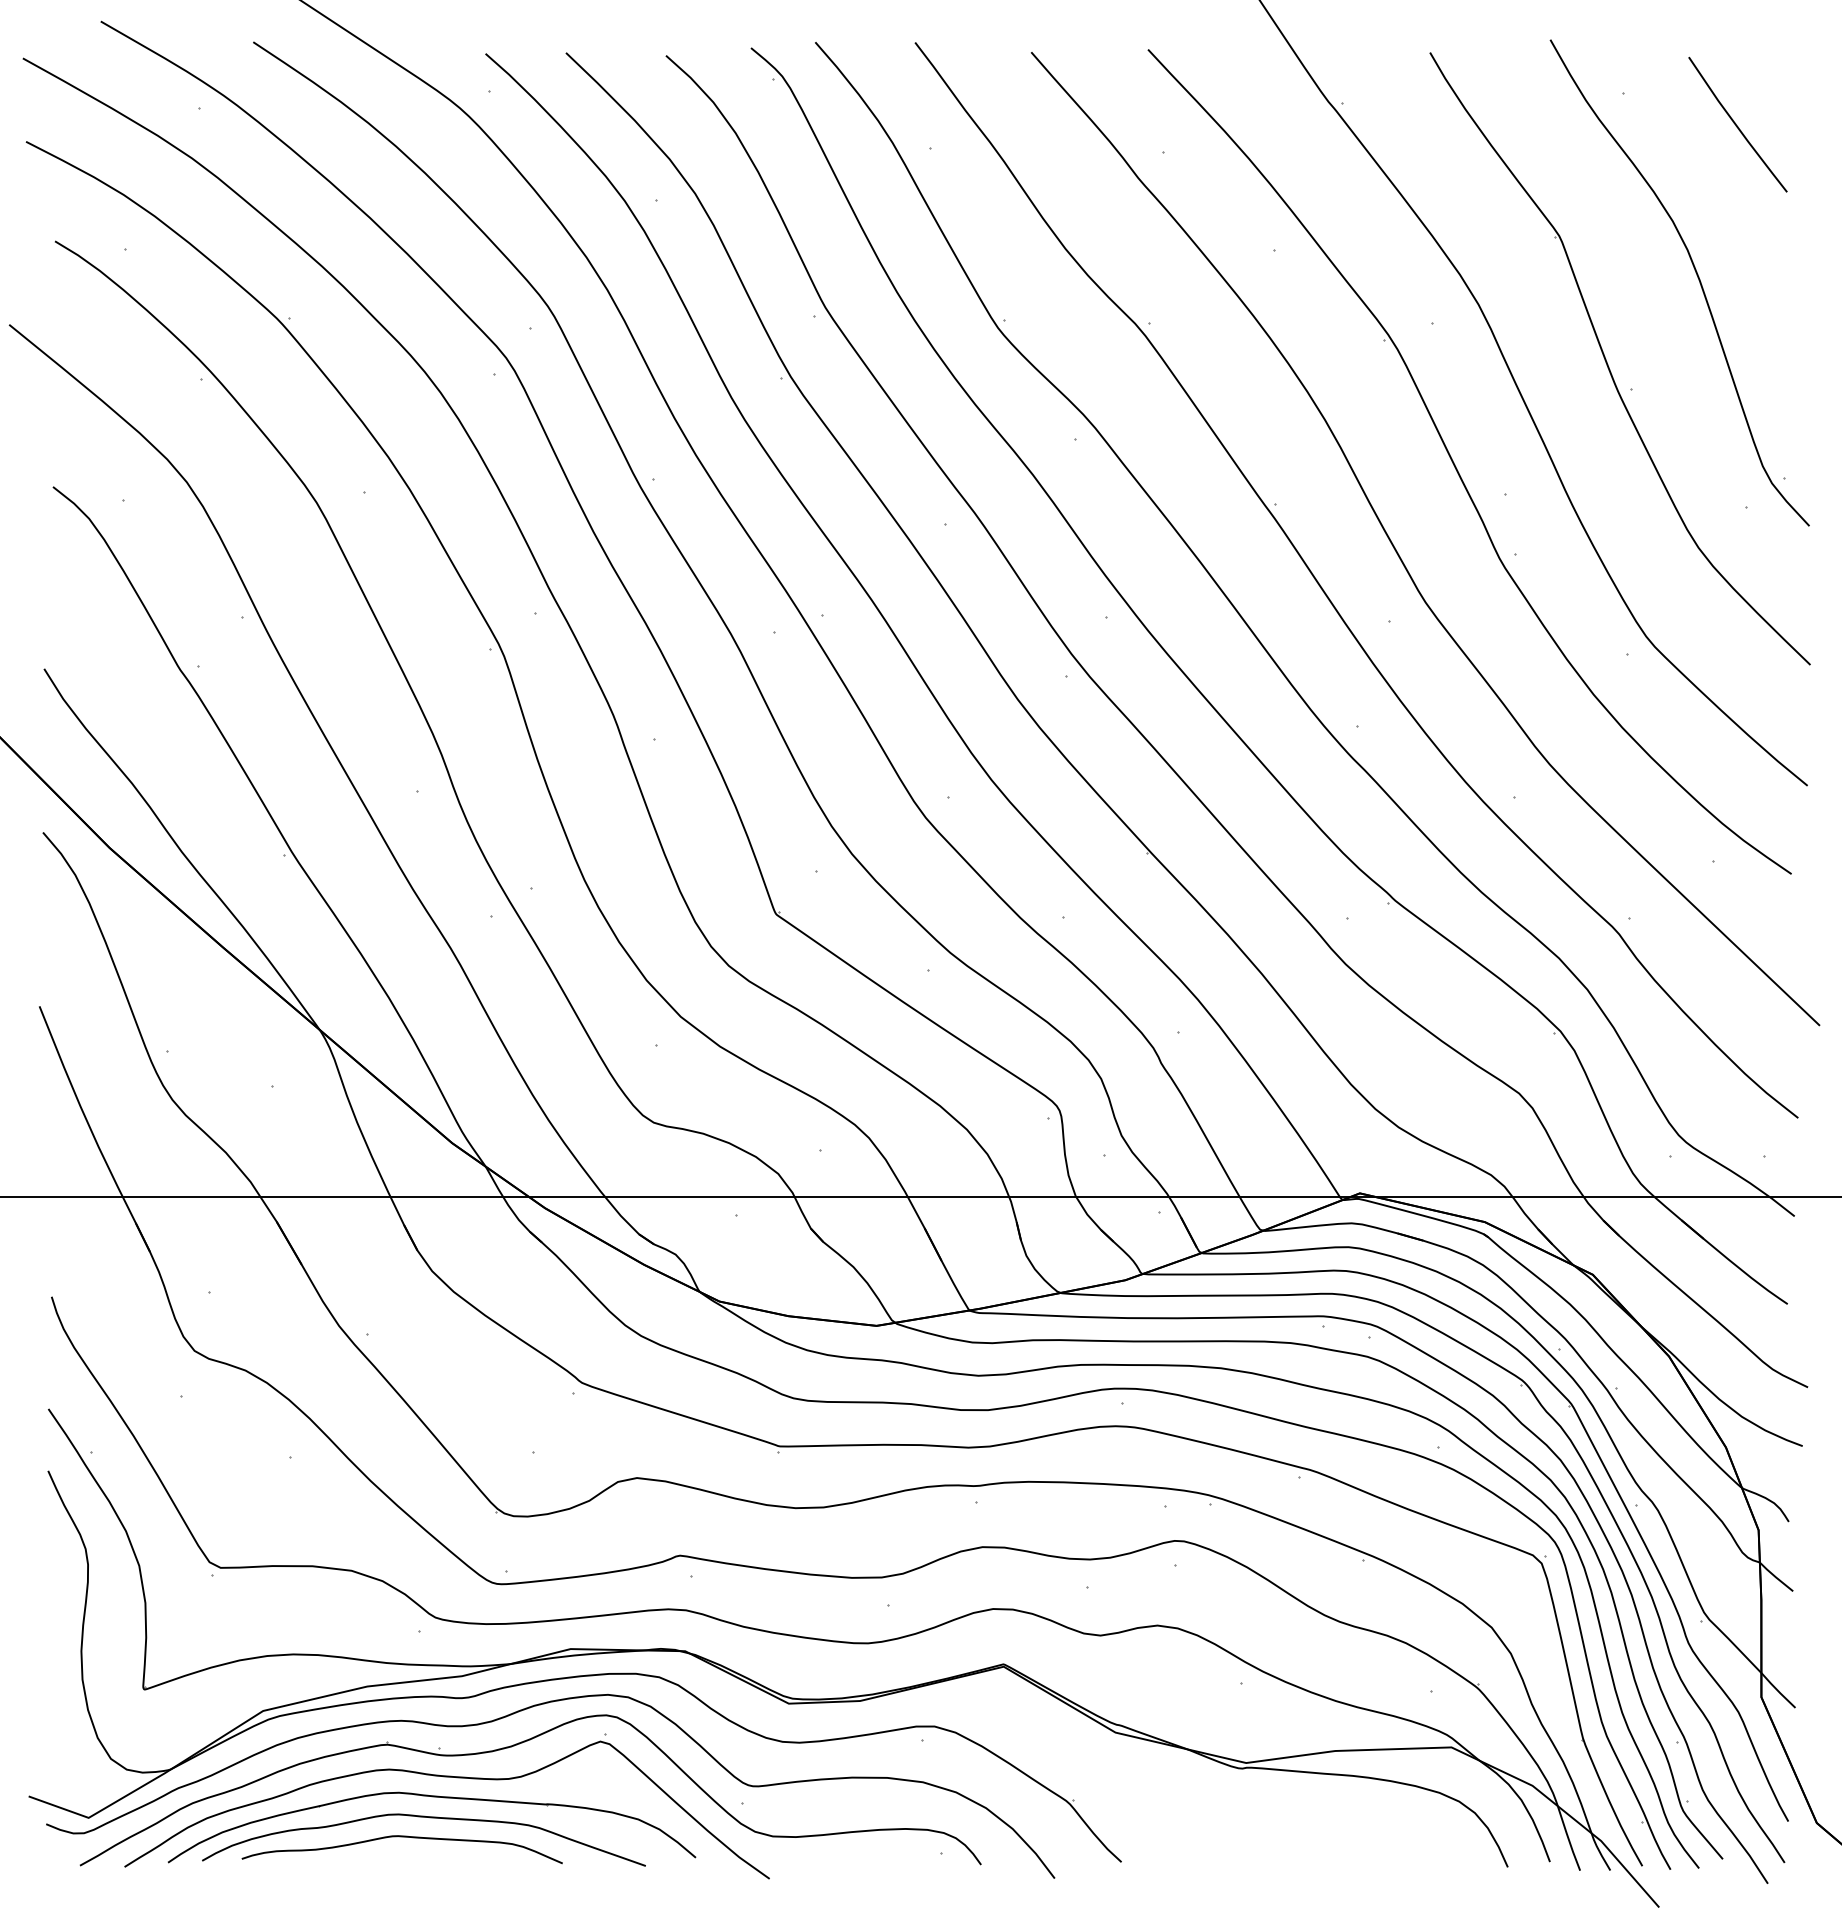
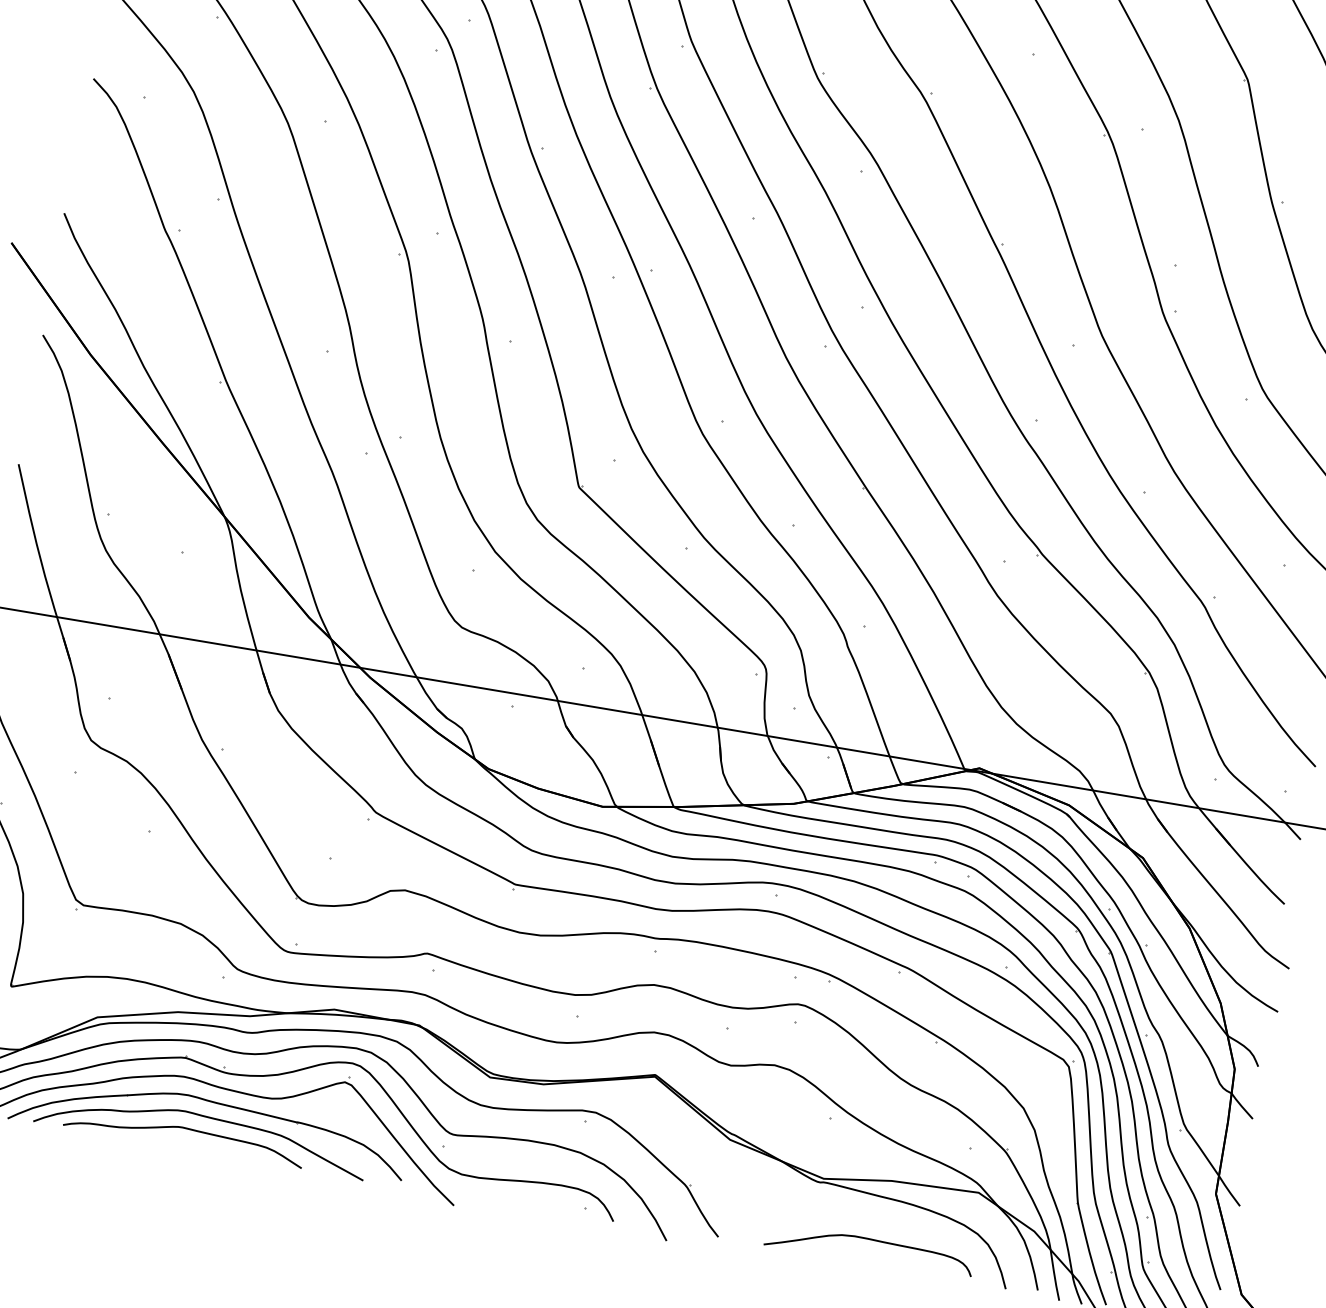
curve: (1321, 1832) -> (871, 1239), added

